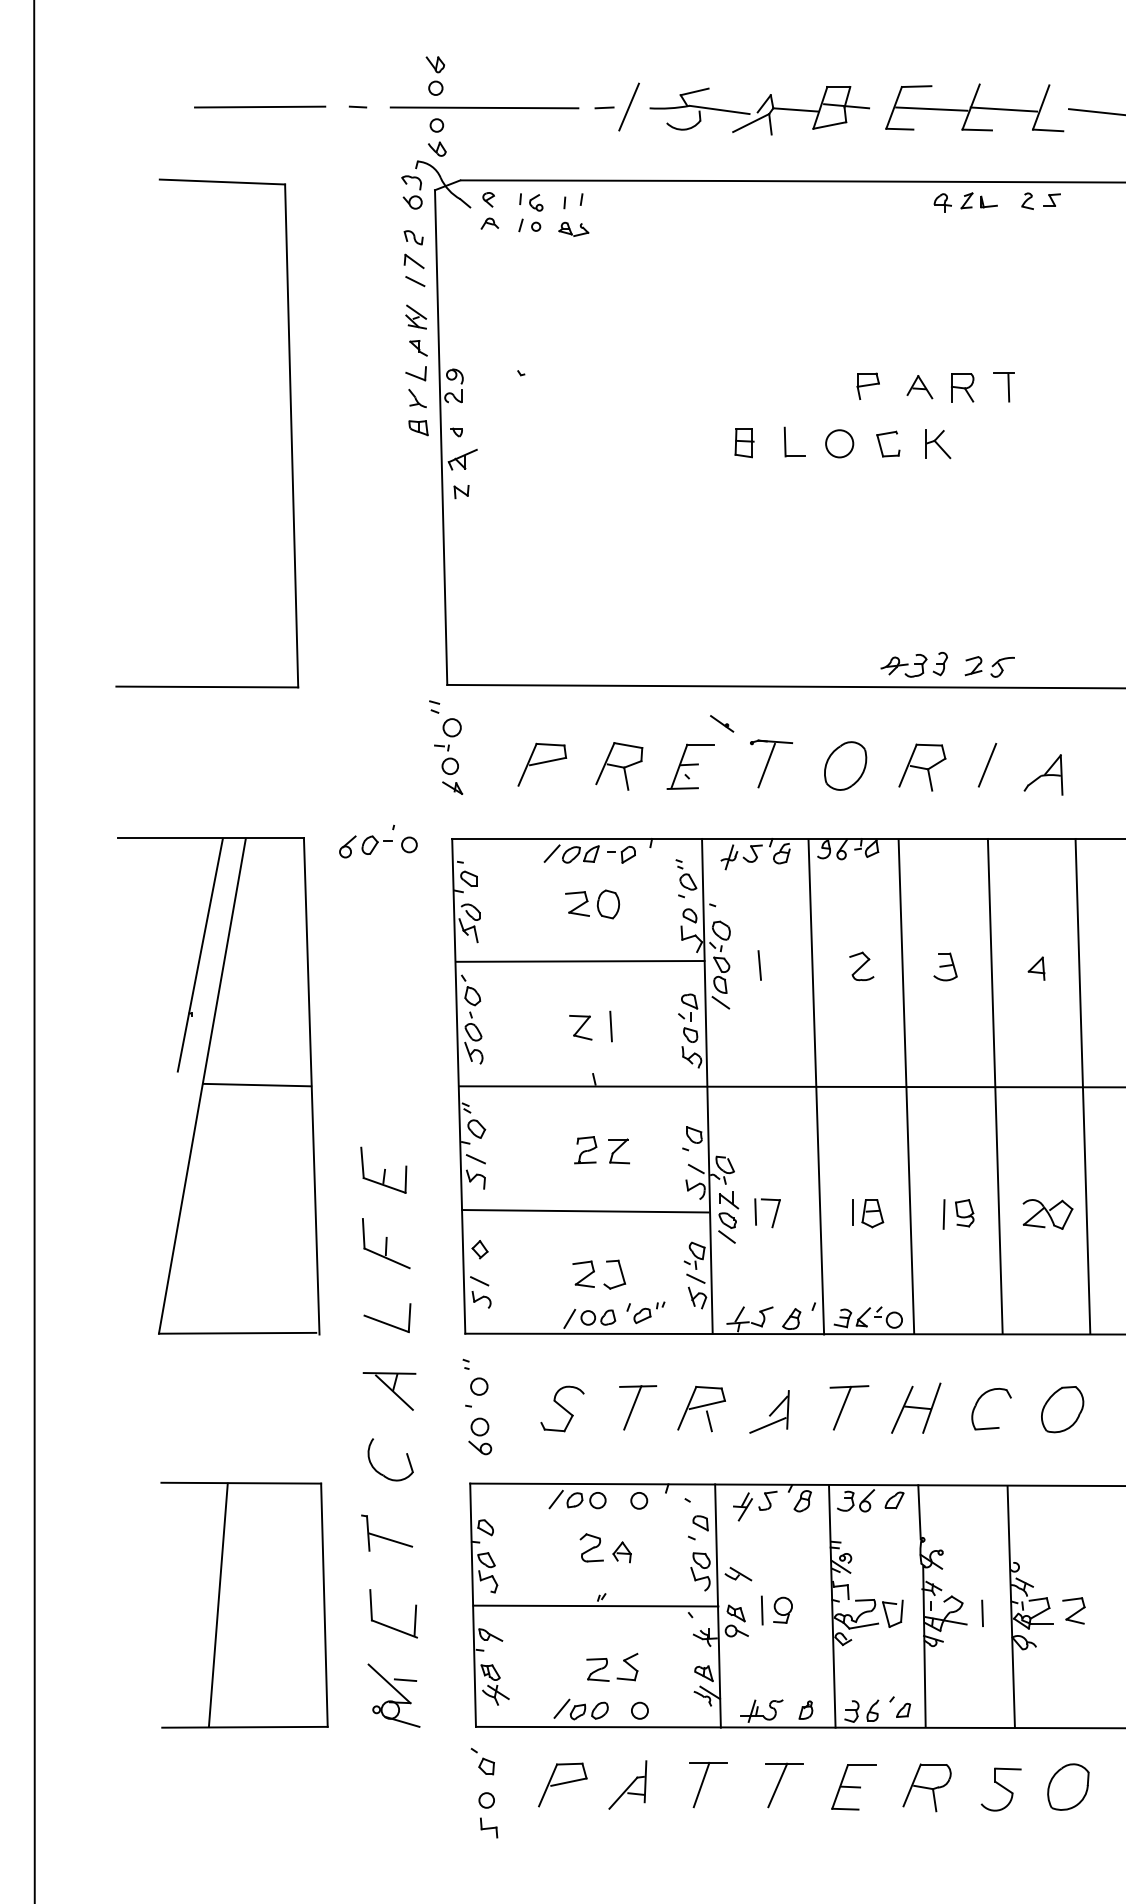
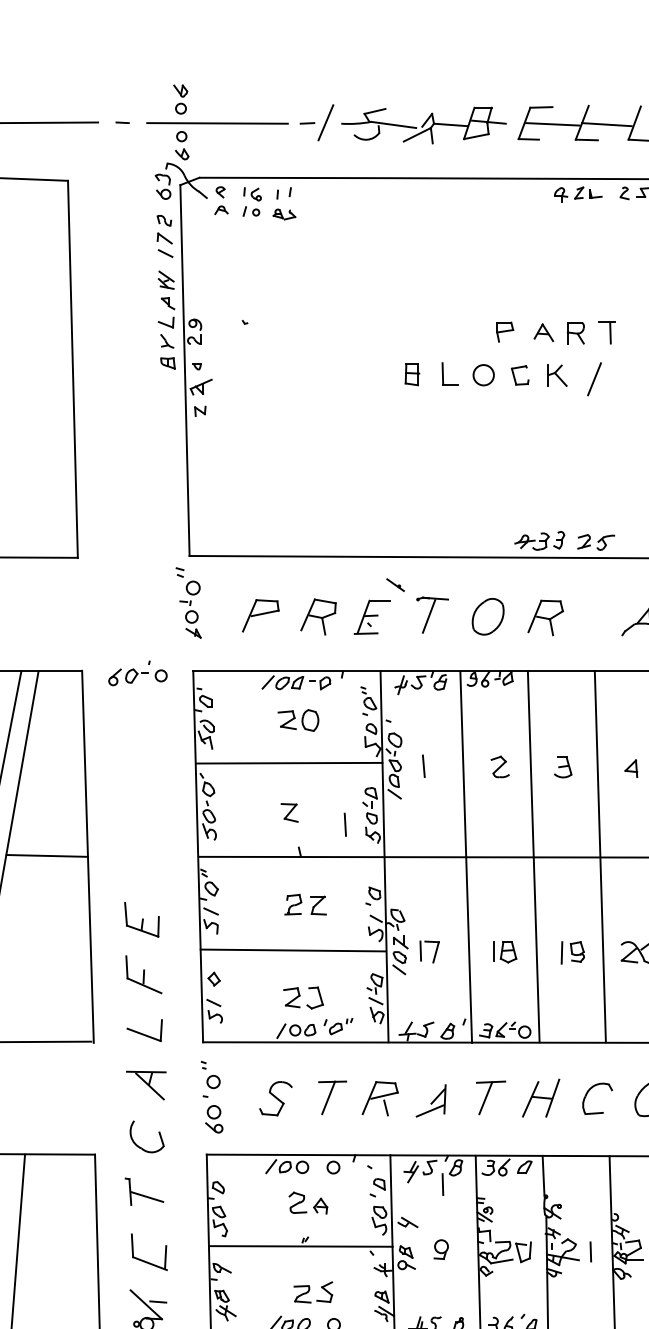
line: (987, 765) -> (594, 379), moved
line: (610, 1026) -> (344, 824), moved
line: (761, 1610) -> (442, 1184), moved

